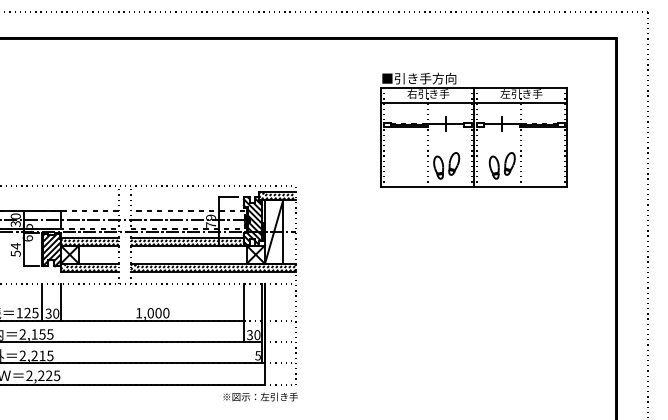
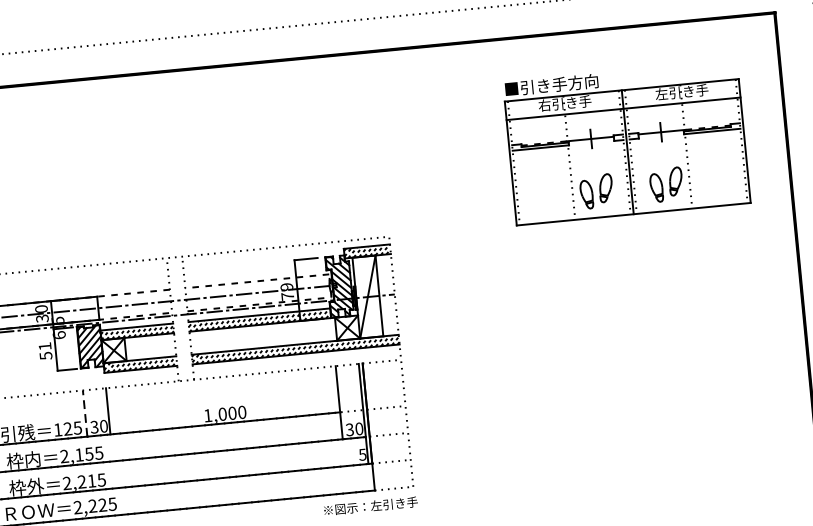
part: (473, 129) -> (625, 142), moved
text: (15, 245) -> (44, 345), 54 -> 51
line: (42, 301) -> (85, 412), solid -> dashed

